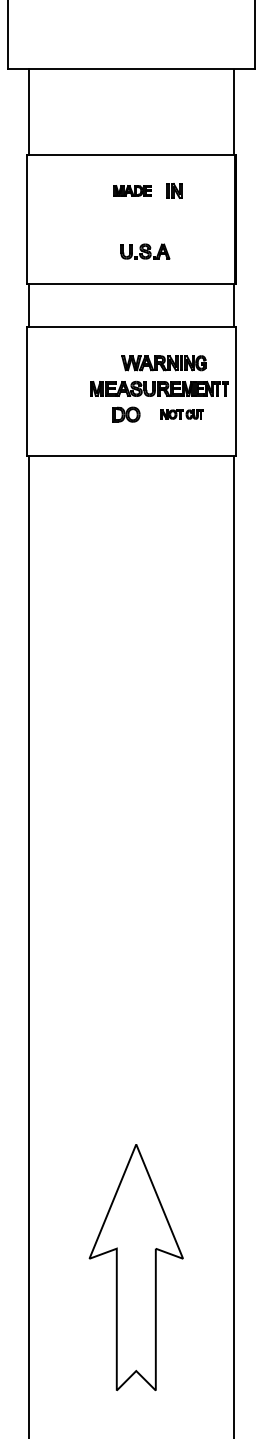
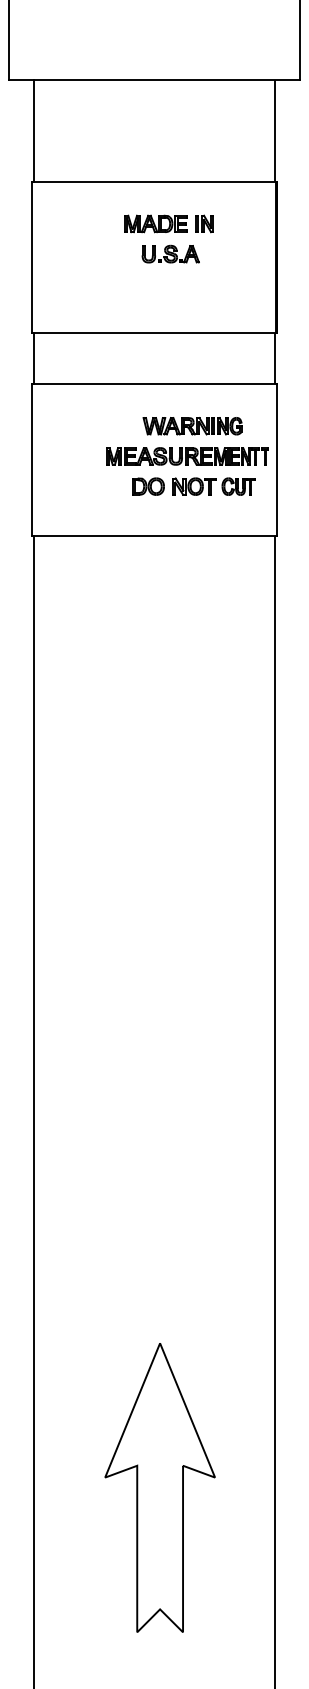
part: (132, 190) -> (155, 223), size x1.43
part: (145, 251) -> (170, 253), moved
part: (181, 414) -> (213, 486), size x1.67

